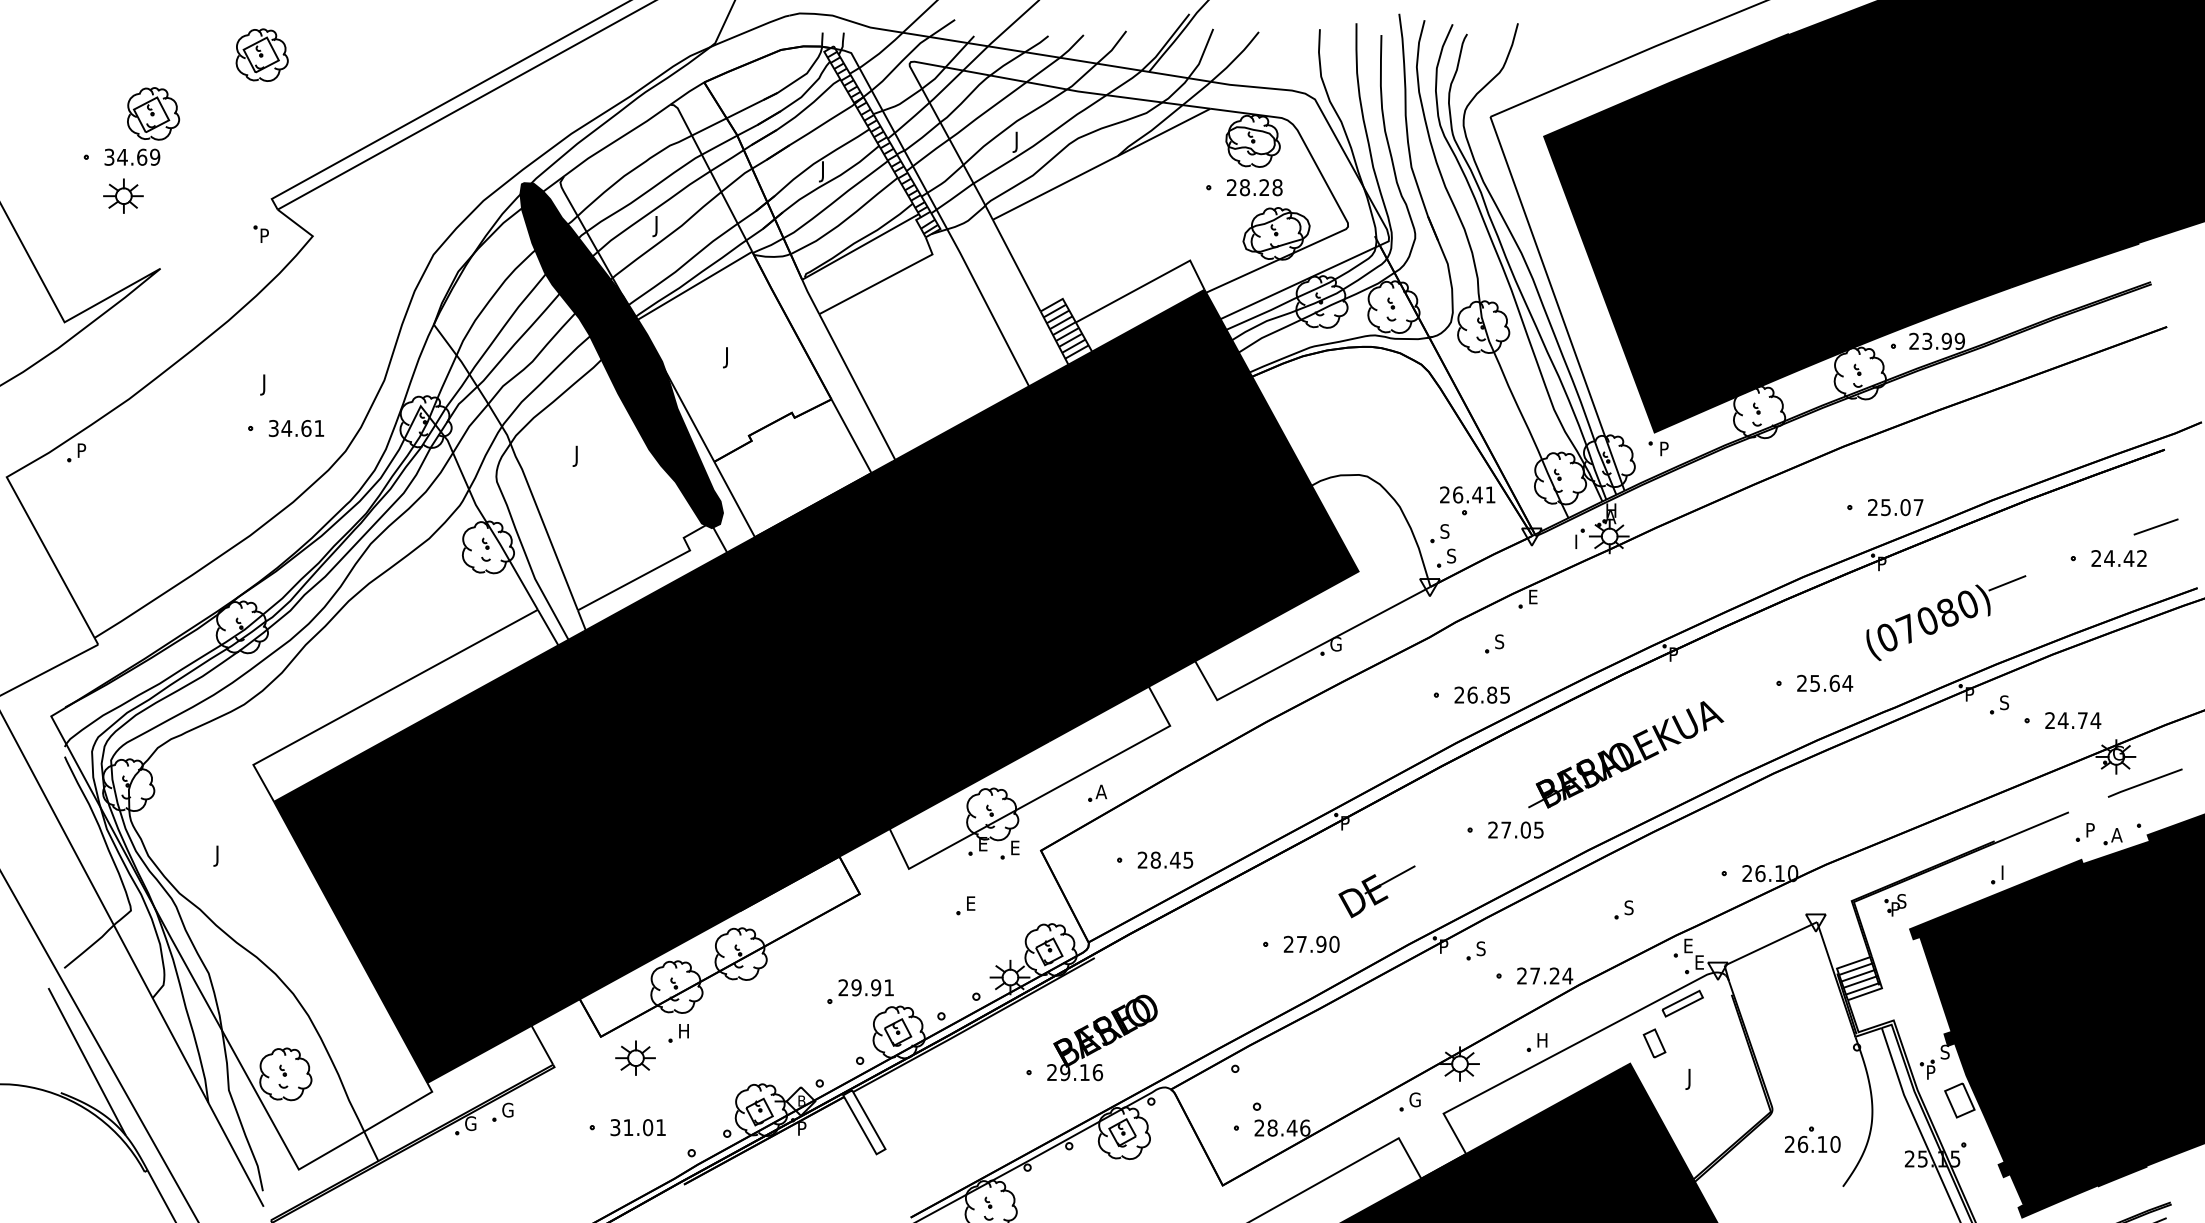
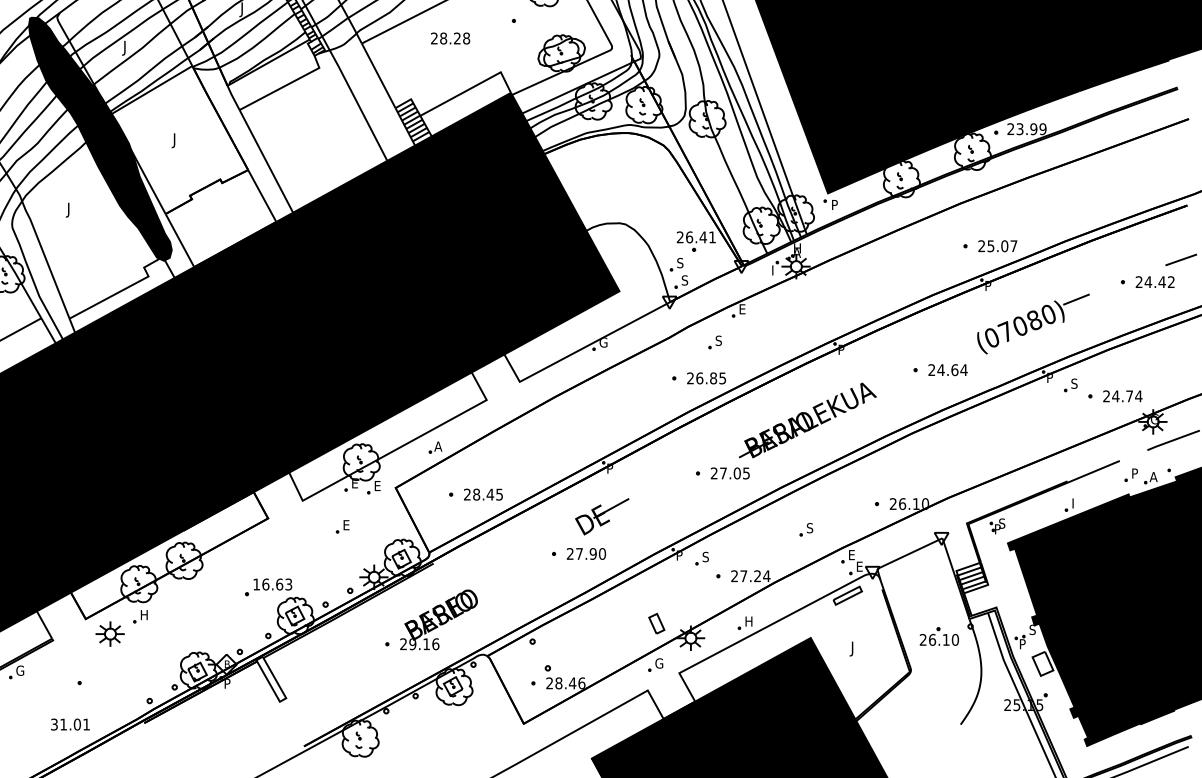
text: (1254, 187) -> (450, 38), moved
text: (1814, 683) -> (940, 370), 25.64 -> 24.64
part: (1376, 891) -> (601, 516), moved
text: (866, 987) -> (272, 584), 29.91 -> 16.63
part: (1654, 1043) -> (656, 623), moved
text: (637, 1127) -> (69, 724), moved
part: (1812, 1139) -> (939, 636), moved

